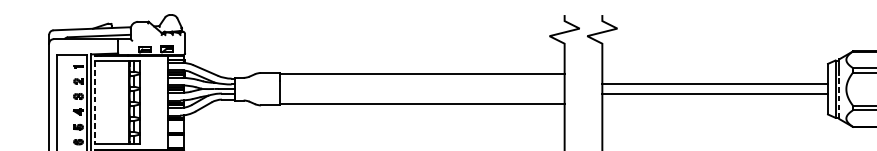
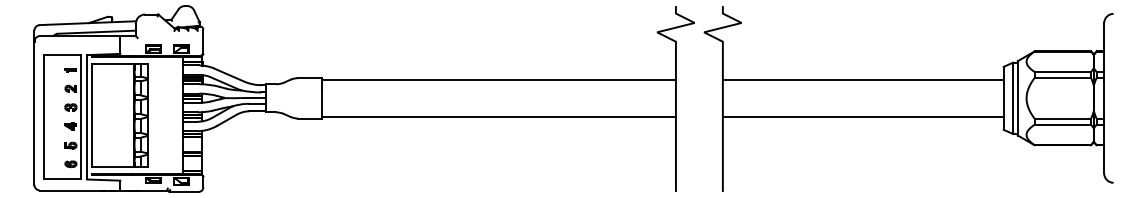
line: (714, 84) -> (862, 117), moved
line: (714, 94) -> (862, 79), moved
line: (839, 97) -> (1017, 108), dashed -> solid
line: (95, 102) -> (91, 115), dashed -> solid

